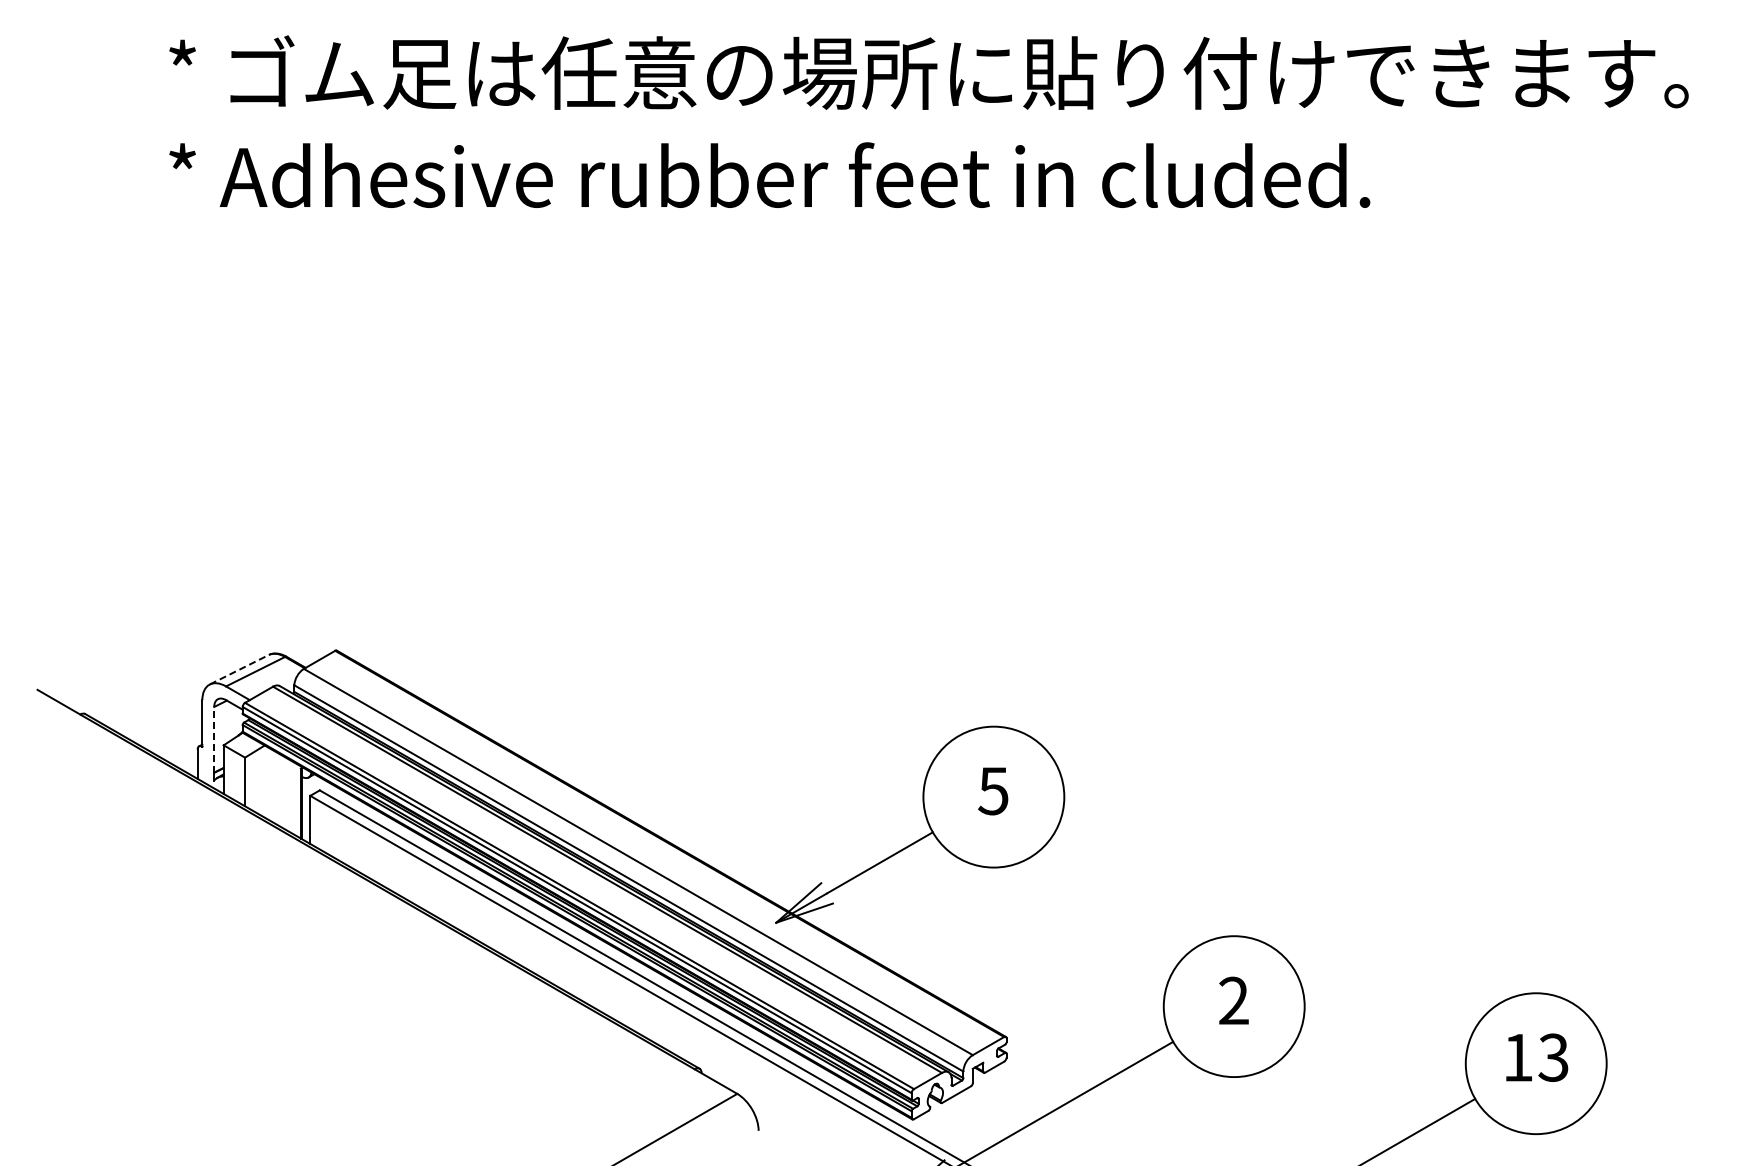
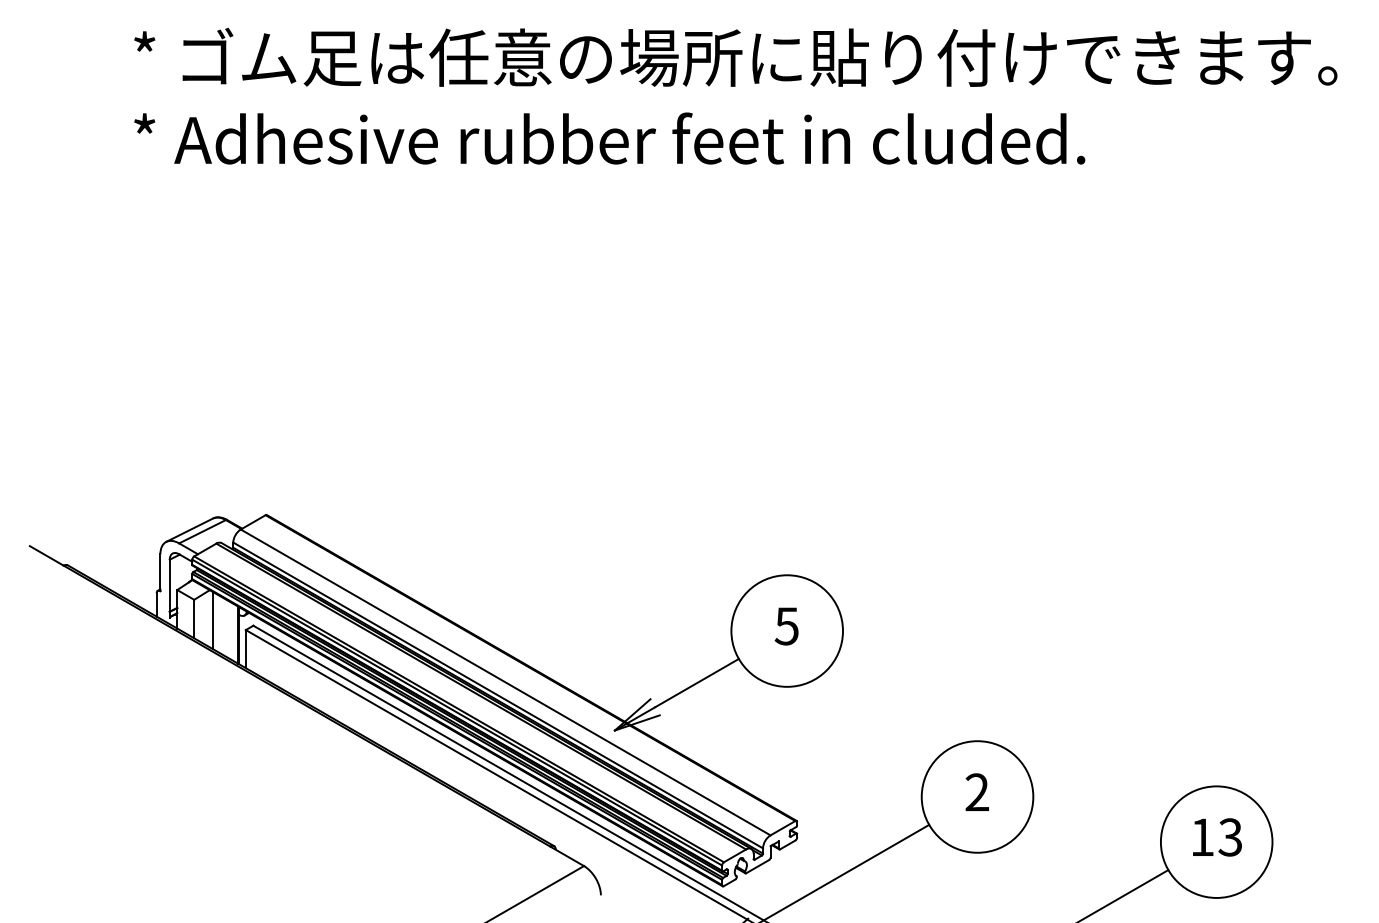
line: (239, 669) -> (189, 529), dashed -> solid
line: (214, 739) -> (170, 585), dashed -> solid
line: (268, 783) -> (212, 620), added

